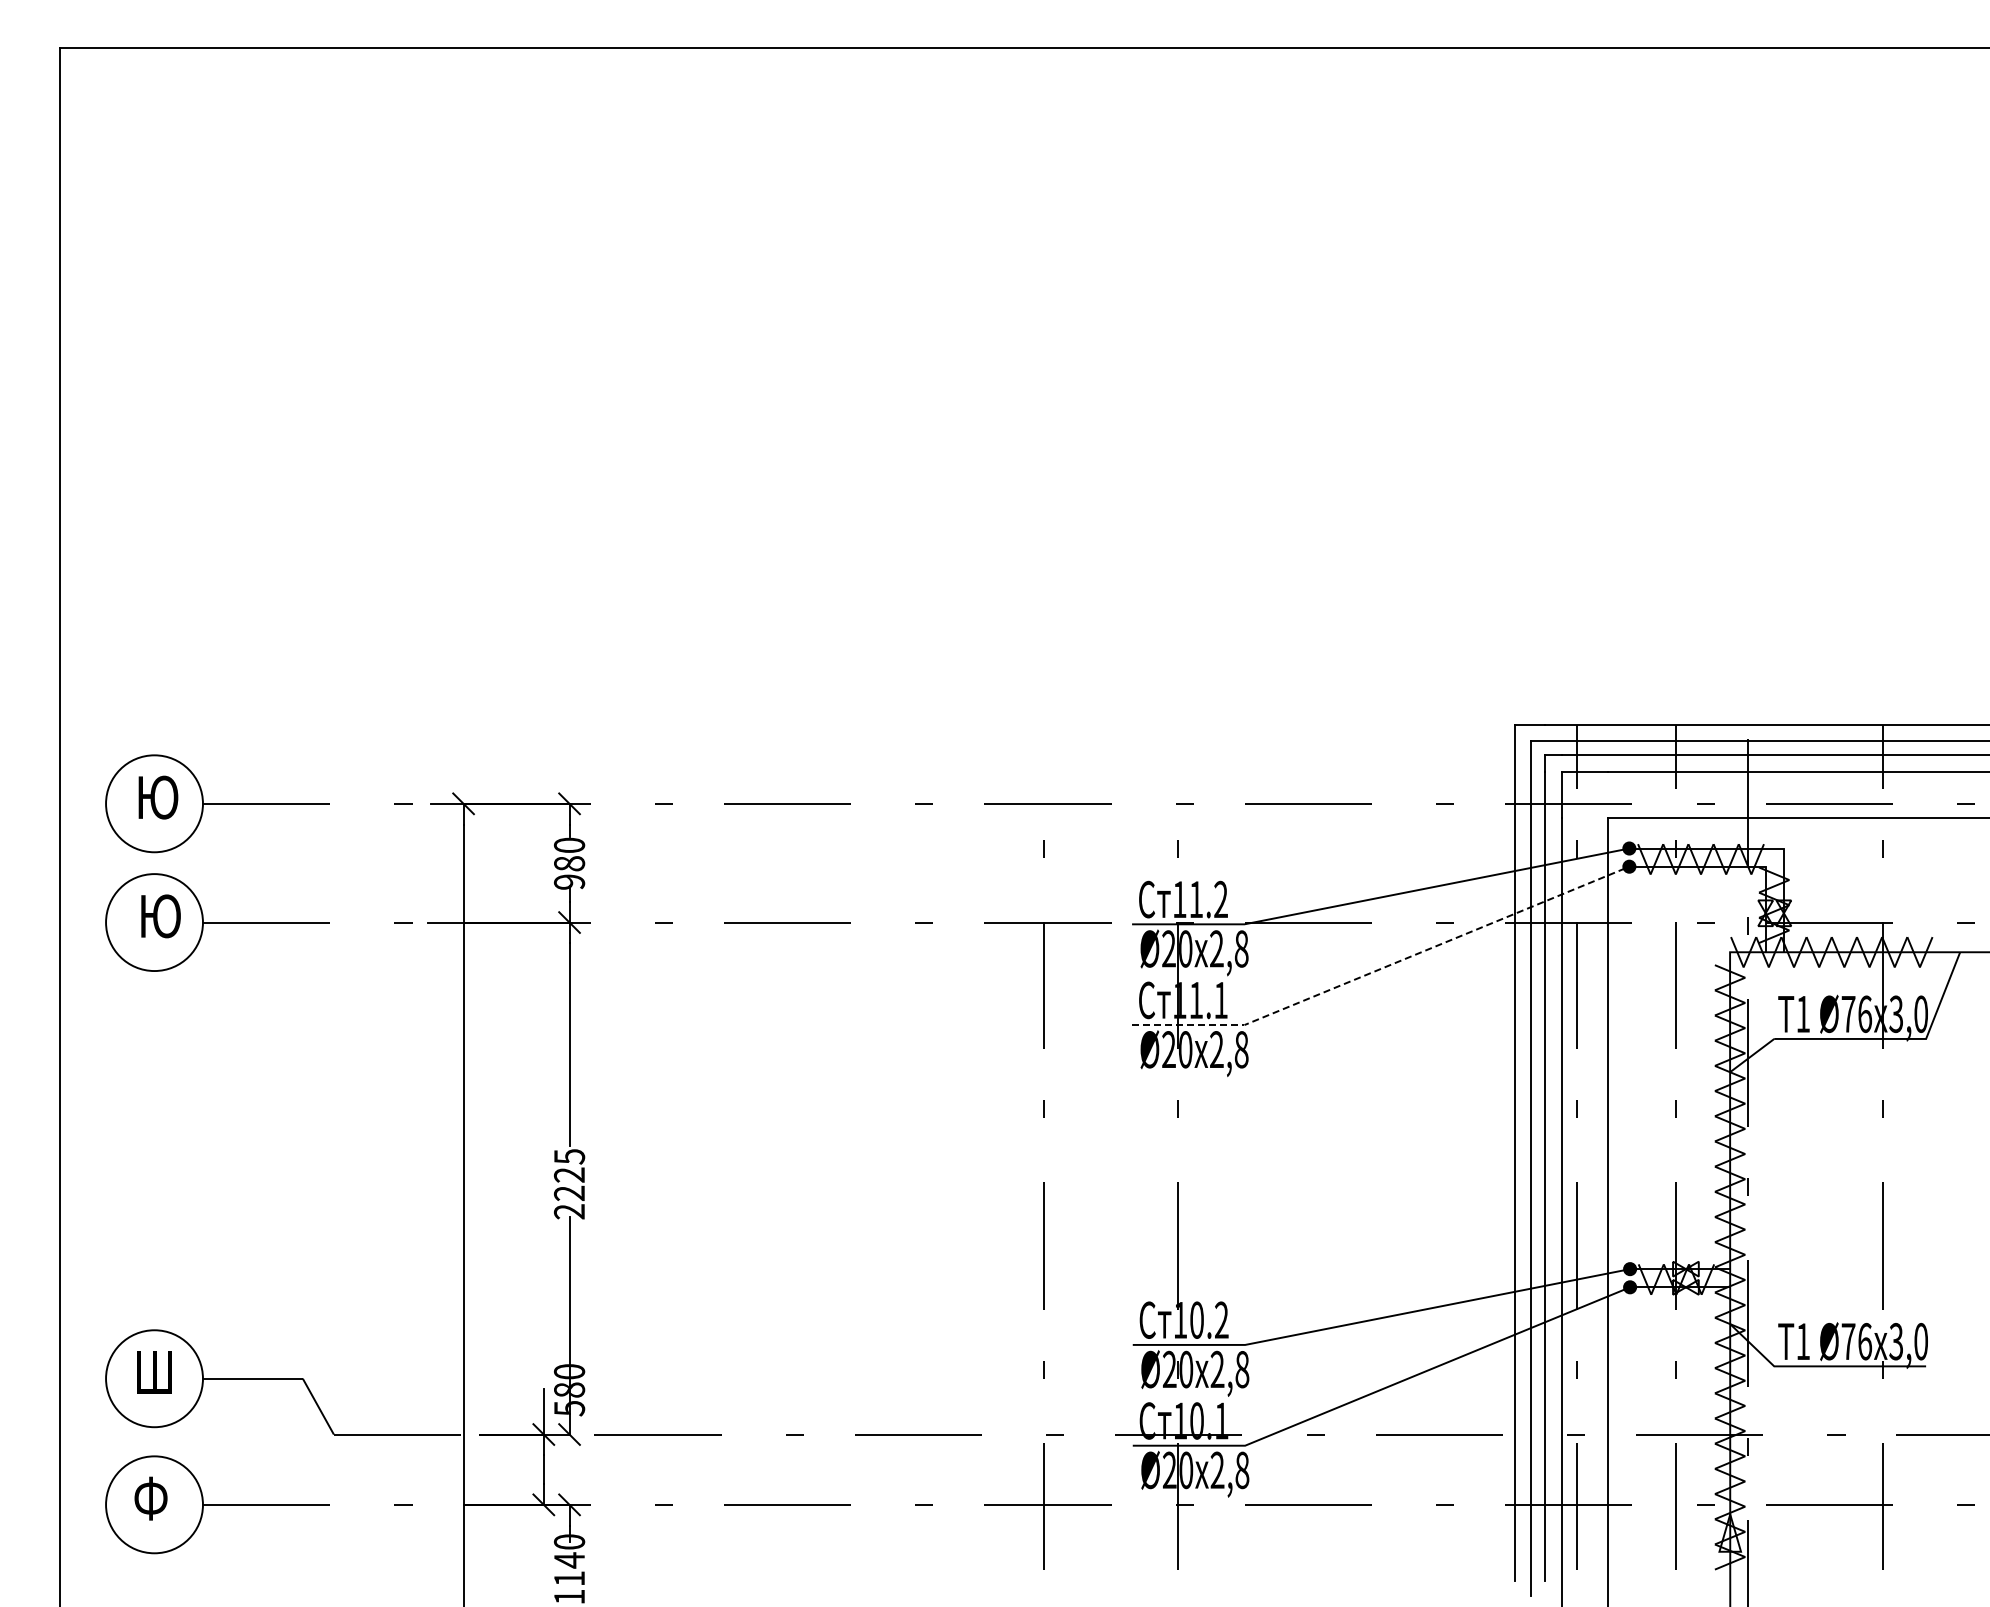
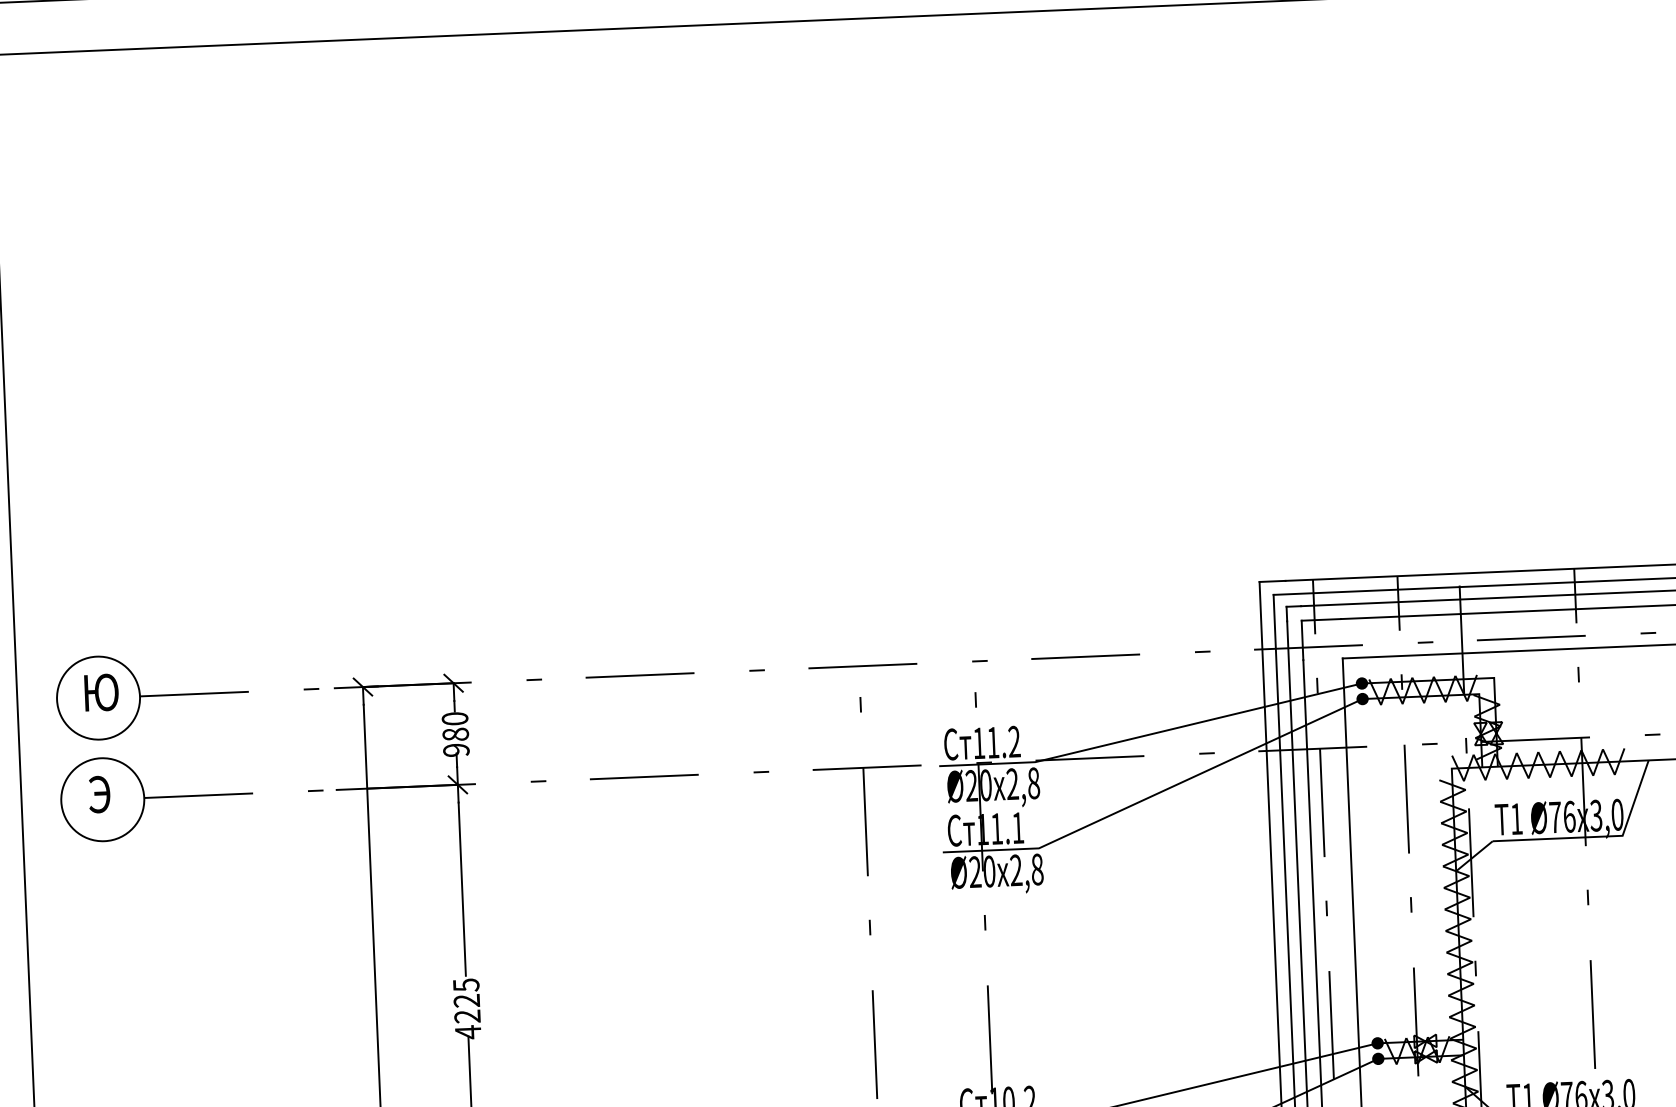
text: (159, 916) -> (106, 794), Ю -> Э
line: (1384, 967) -> (1156, 794), dashed -> solid
text: (568, 1211) -> (467, 1032), 2225 -> 4225

